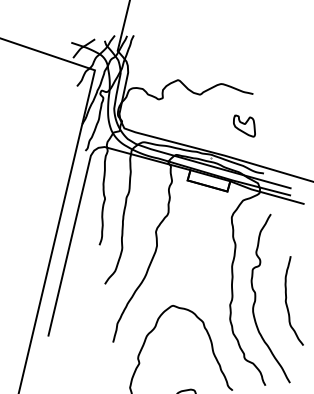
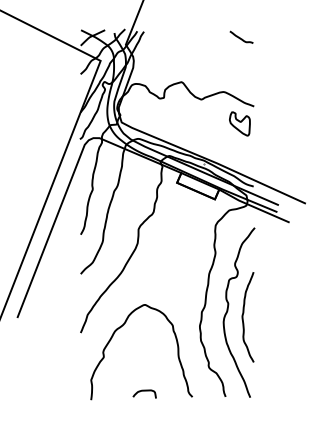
curve: (230, 27) -> (240, 37), added
part: (243, 125) -> (239, 123), moved
curve: (286, 302) -> (243, 317), moved

